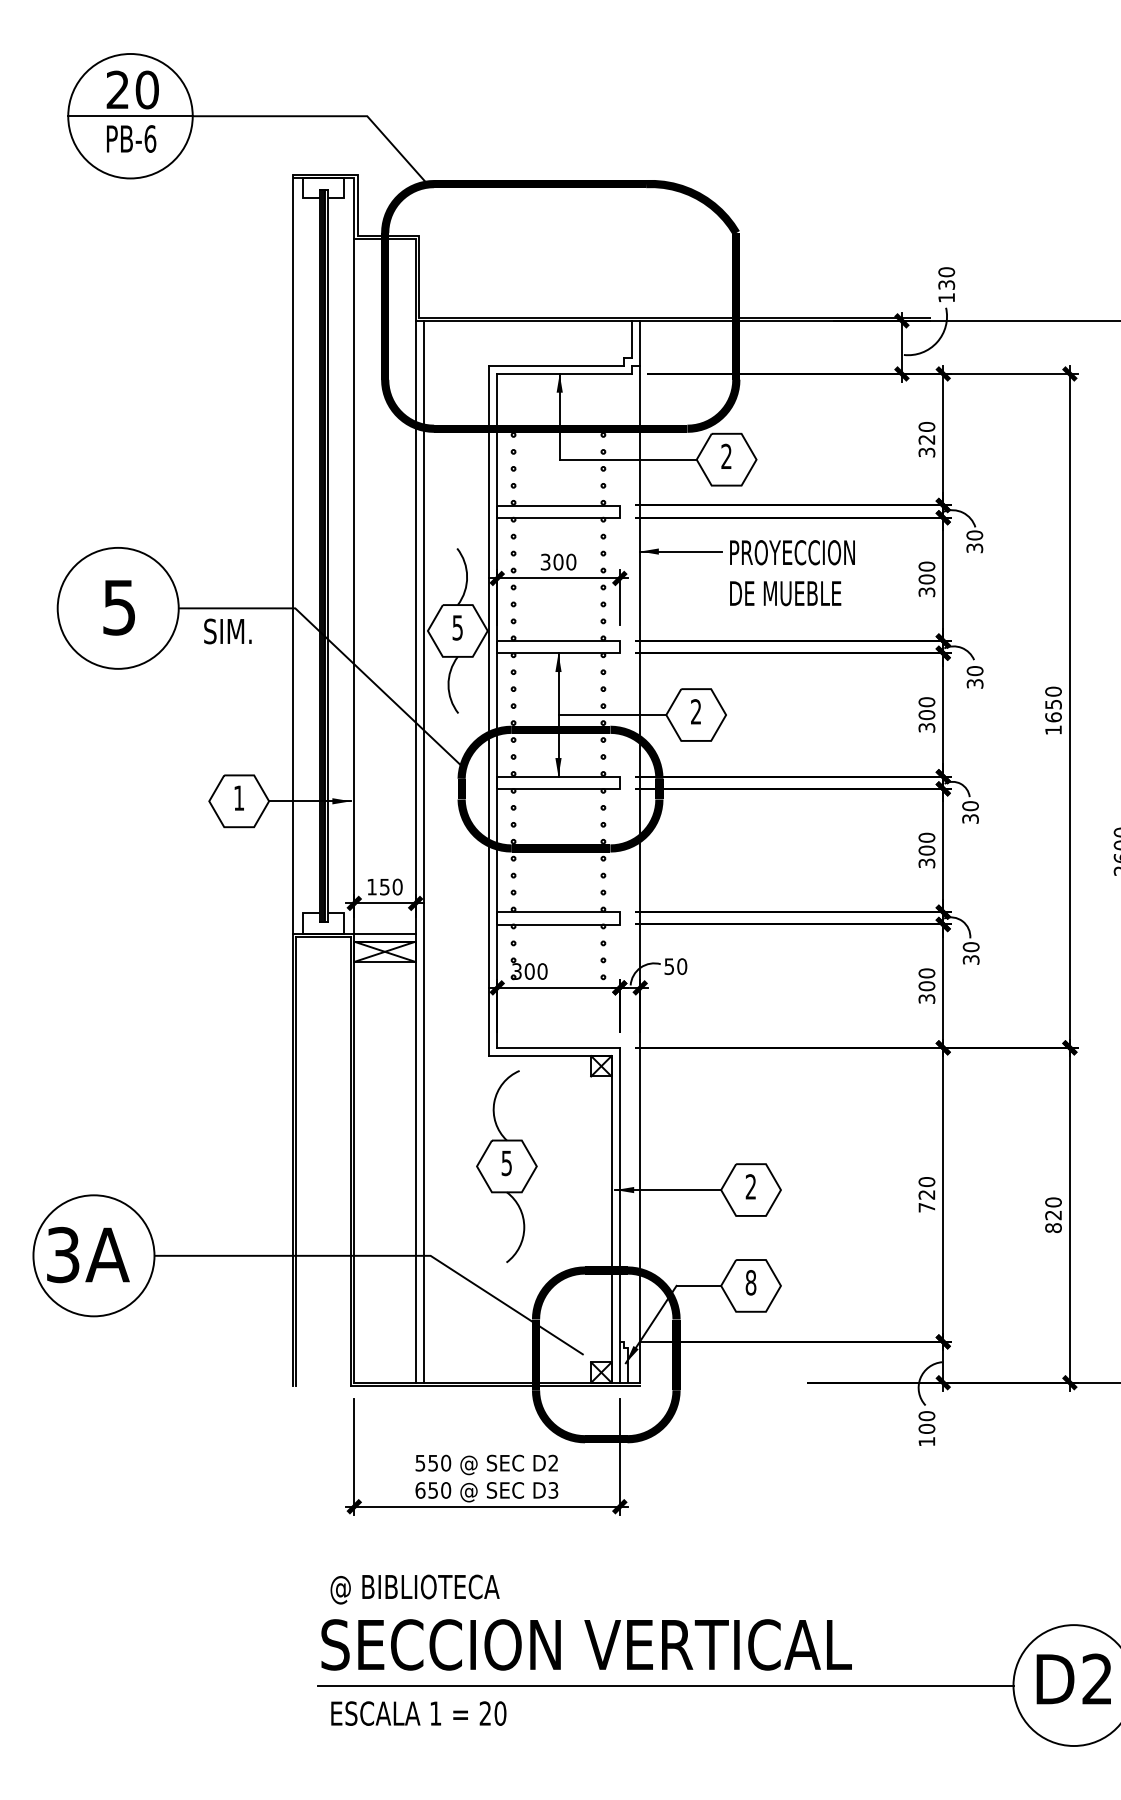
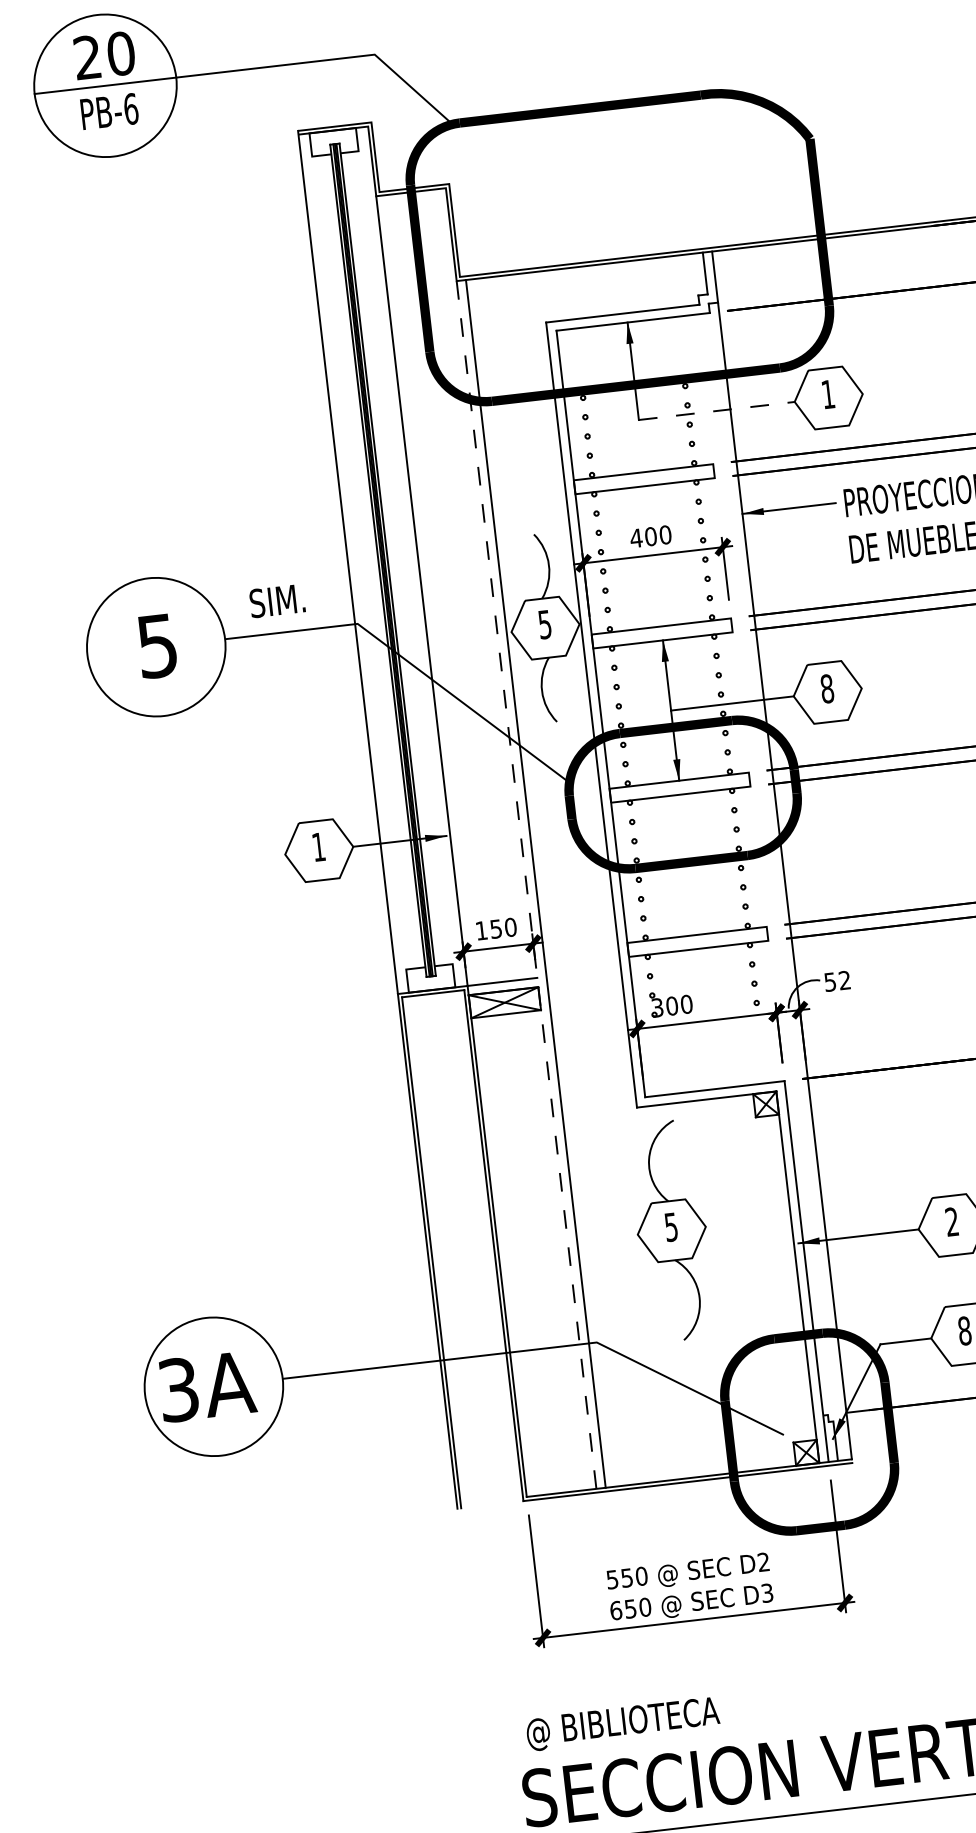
text: (726, 455) -> (828, 393), 2 -> 1
line: (628, 459) -> (717, 410), solid -> dashed
text: (545, 561) -> (636, 537), 300 -> 400
text: (227, 631) -> (276, 601), moved
text: (695, 711) -> (826, 688), 2 -> 8
line: (415, 851) -> (526, 884), solid -> dashed
text: (682, 966) -> (845, 980), 50 -> 52

